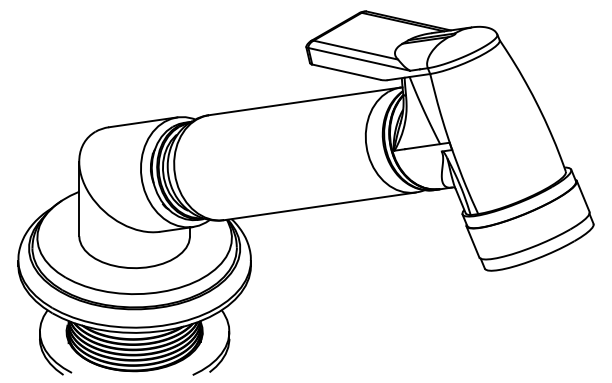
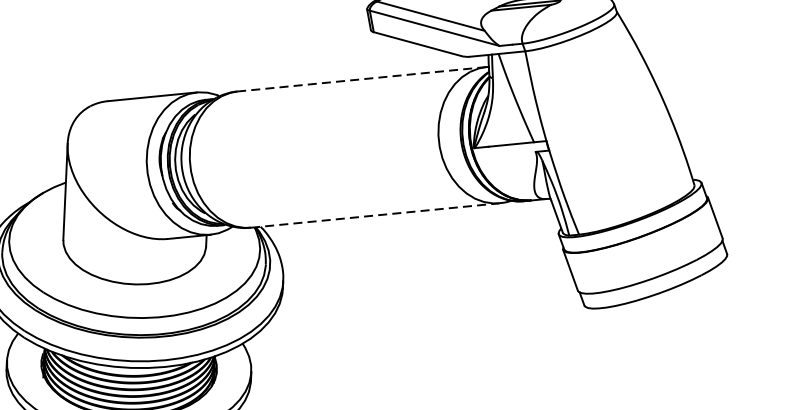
line: (304, 101) -> (361, 79), solid -> dashed
line: (319, 206) -> (374, 215), solid -> dashed

